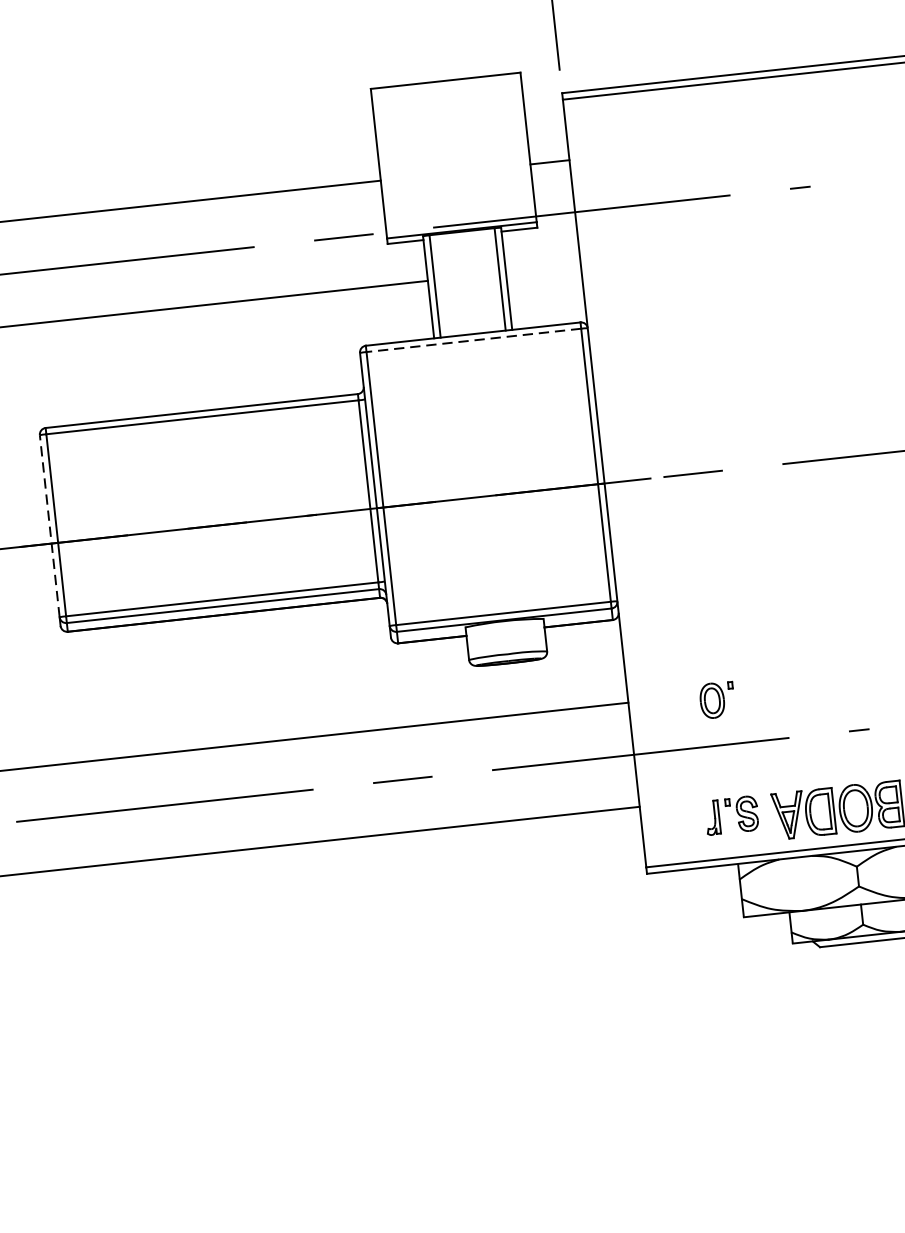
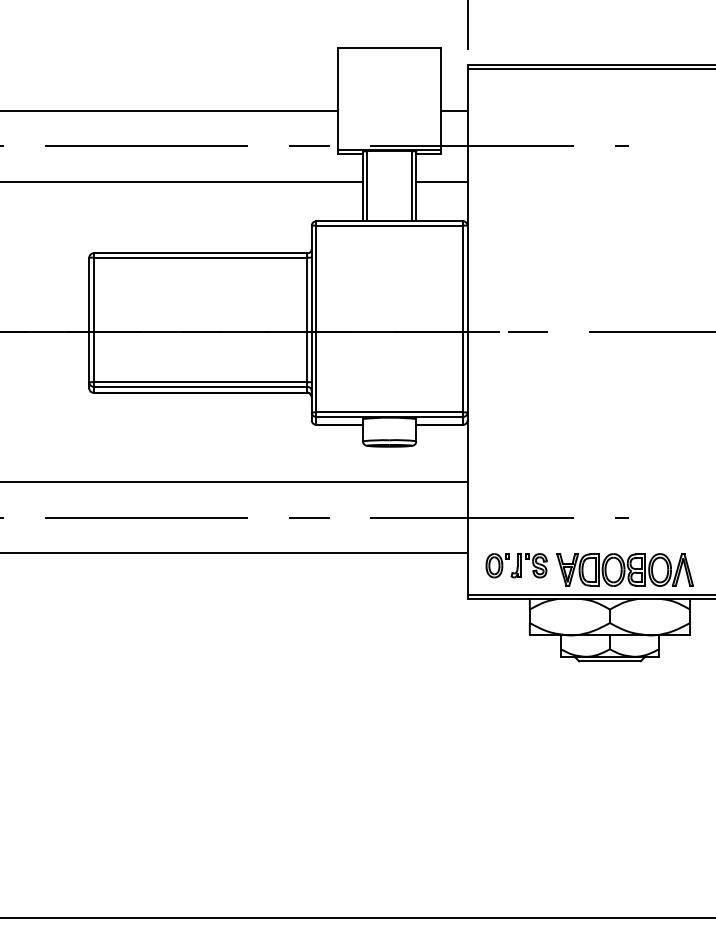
line: (542, 267) -> (441, 181), added
line: (473, 340) -> (389, 225), dashed -> solid
line: (50, 525) -> (89, 319), dashed -> solid
part: (716, 699) -> (497, 565), moved

